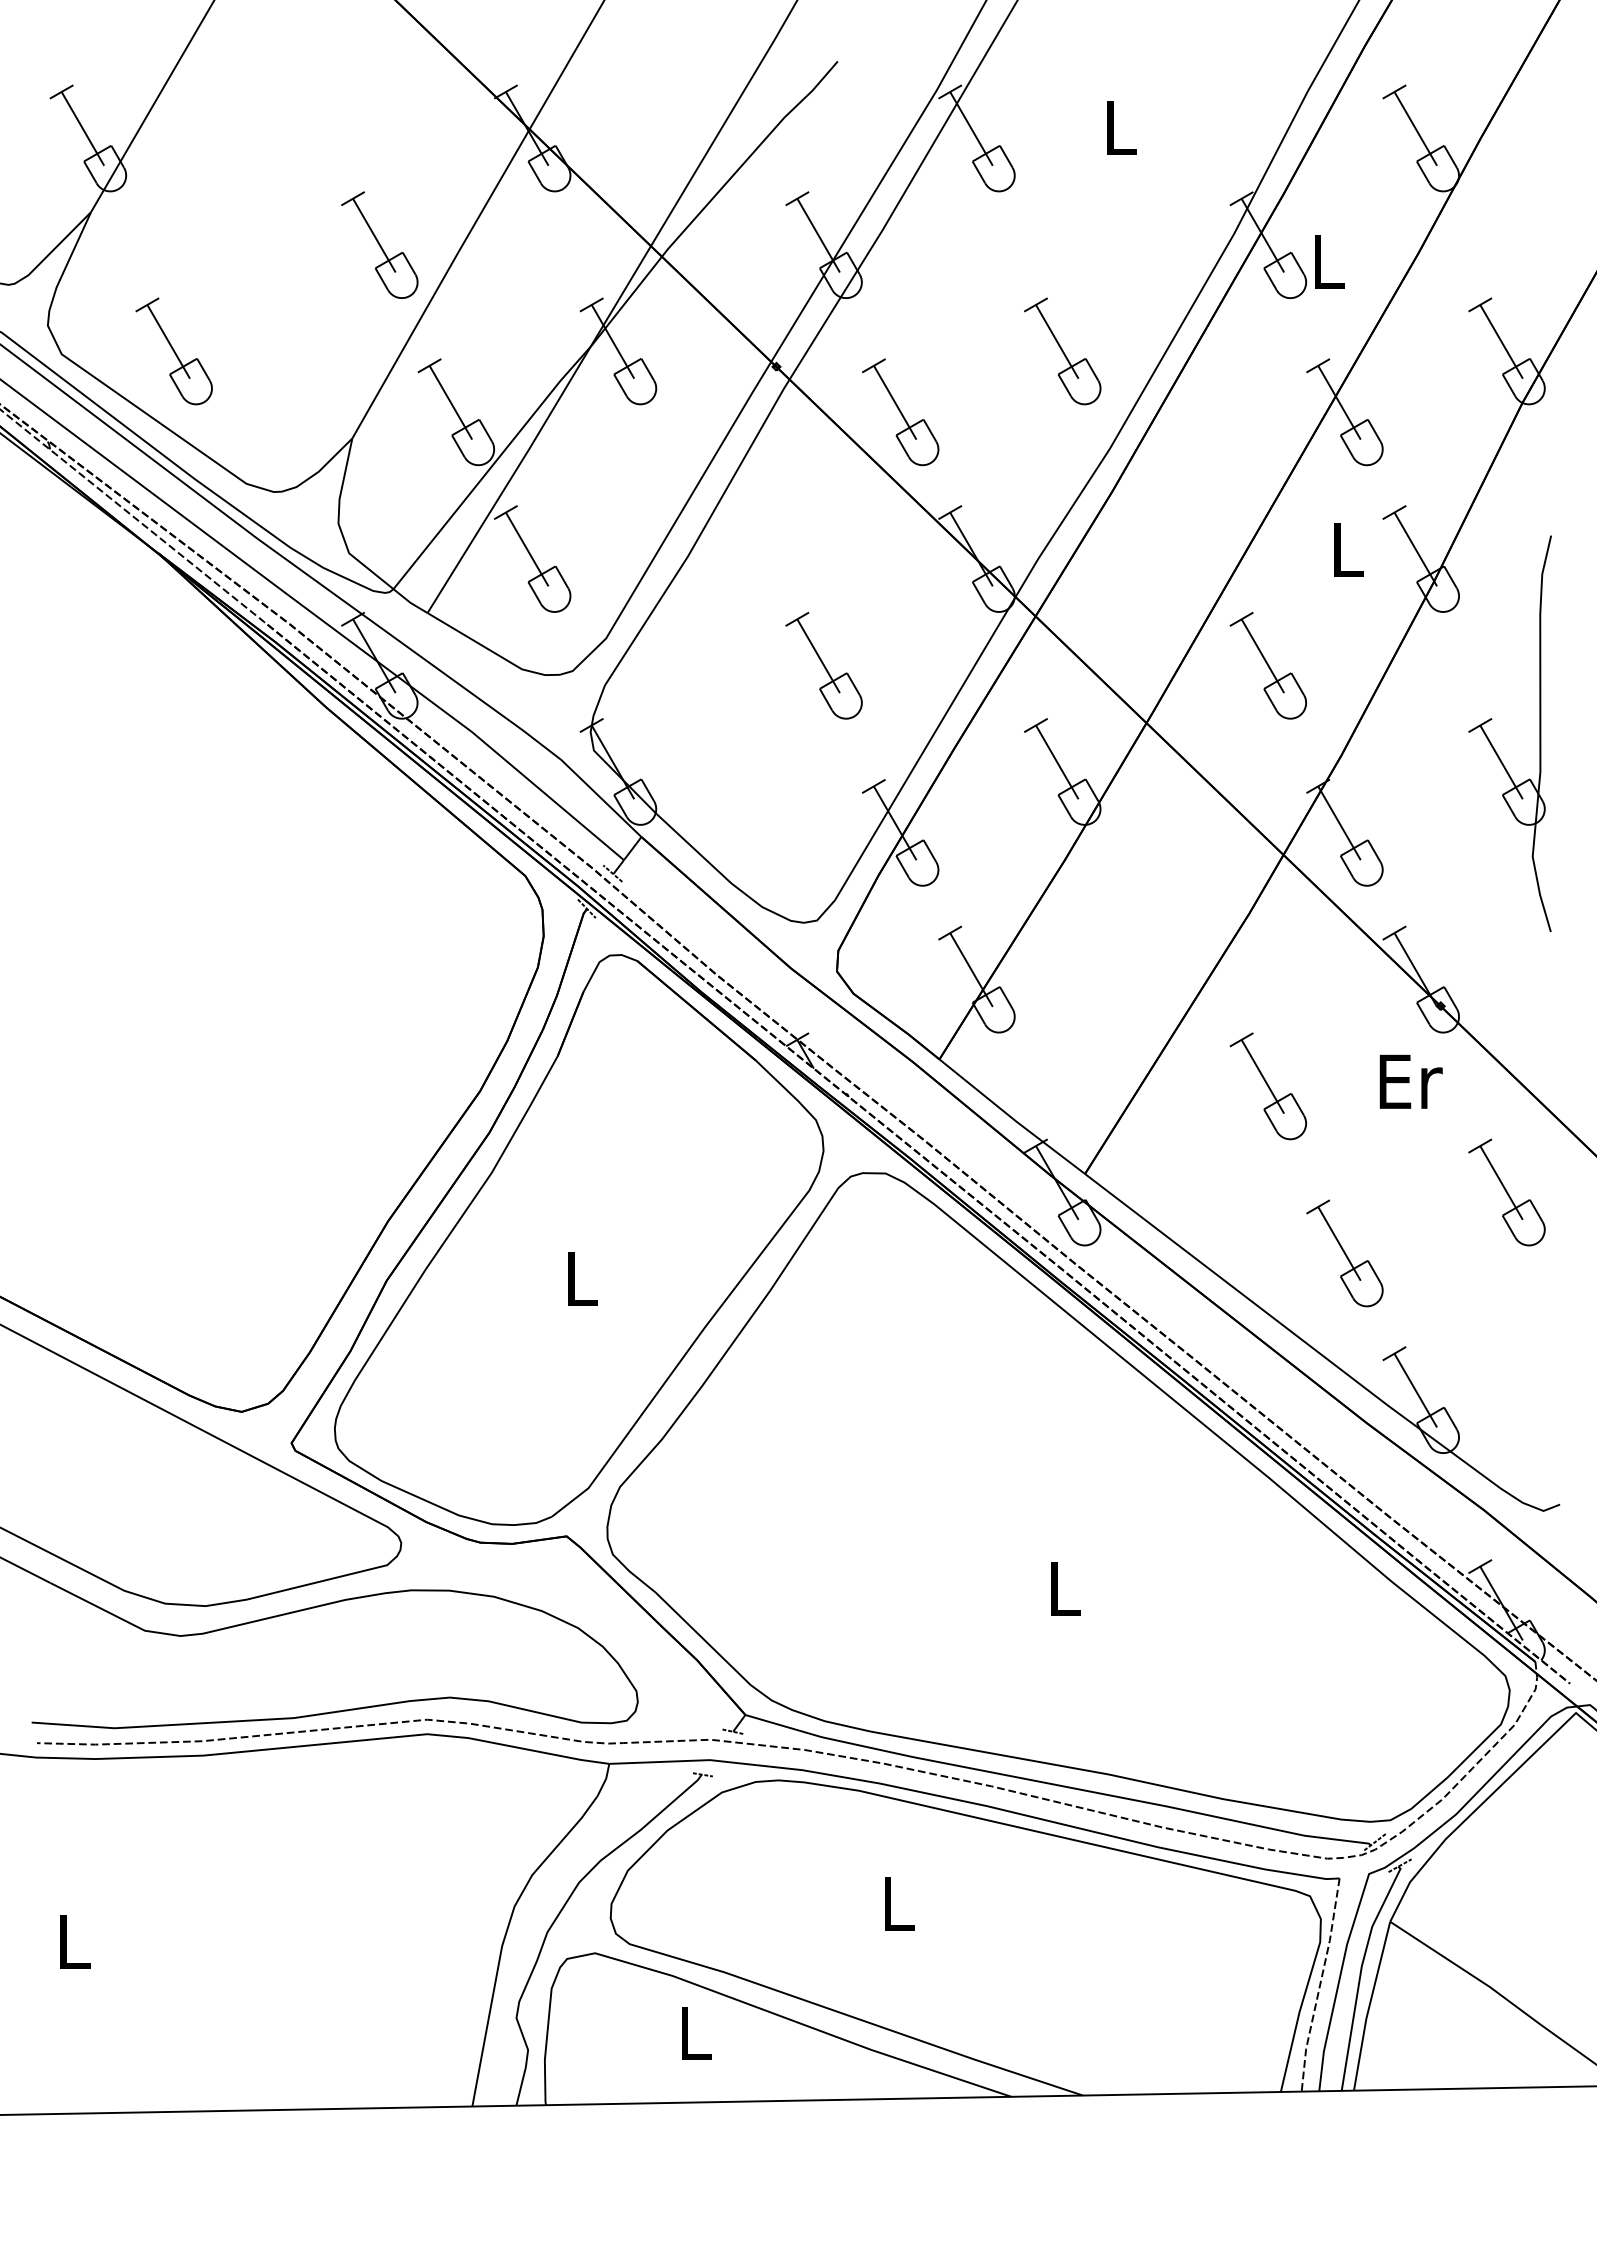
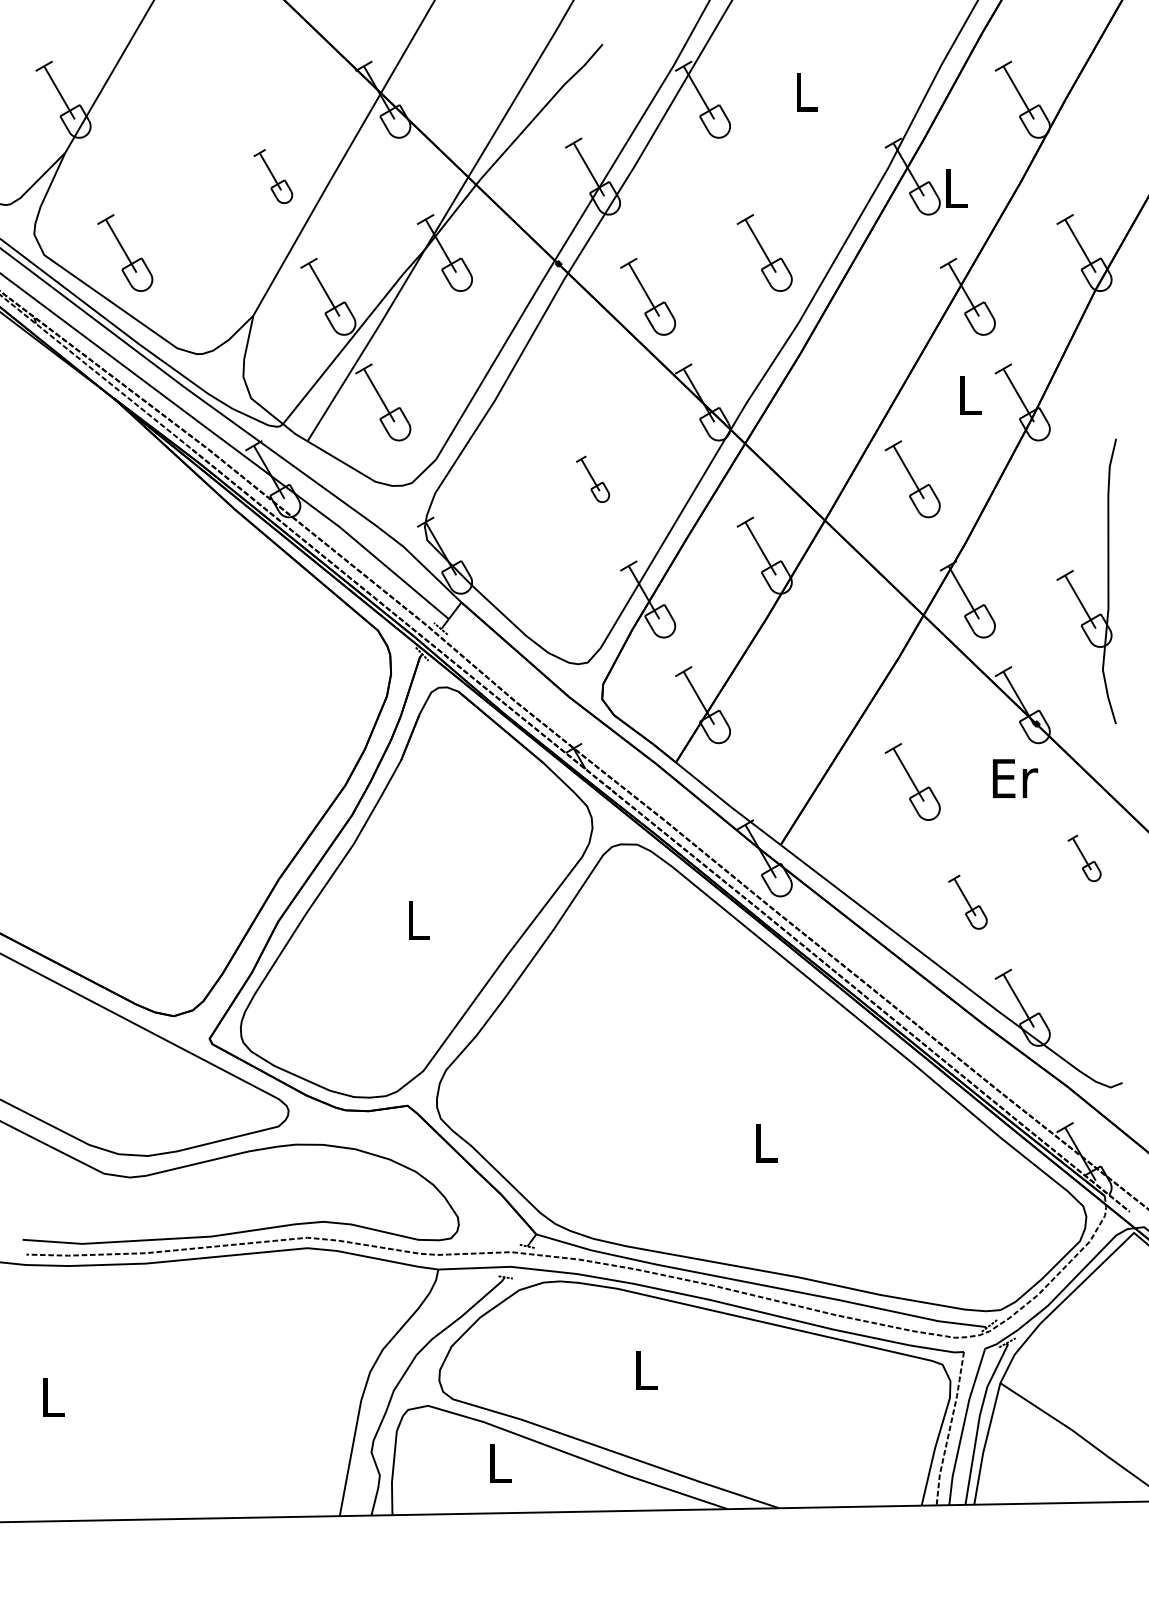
part: (379, 244) -> (272, 176), size x0.7
part: (823, 665) -> (592, 479), size x0.6
part: (1491, 742) -> (1073, 587), moved
part: (1506, 1192) -> (1084, 858), size x0.6
part: (1344, 1253) -> (967, 902), size x0.7

